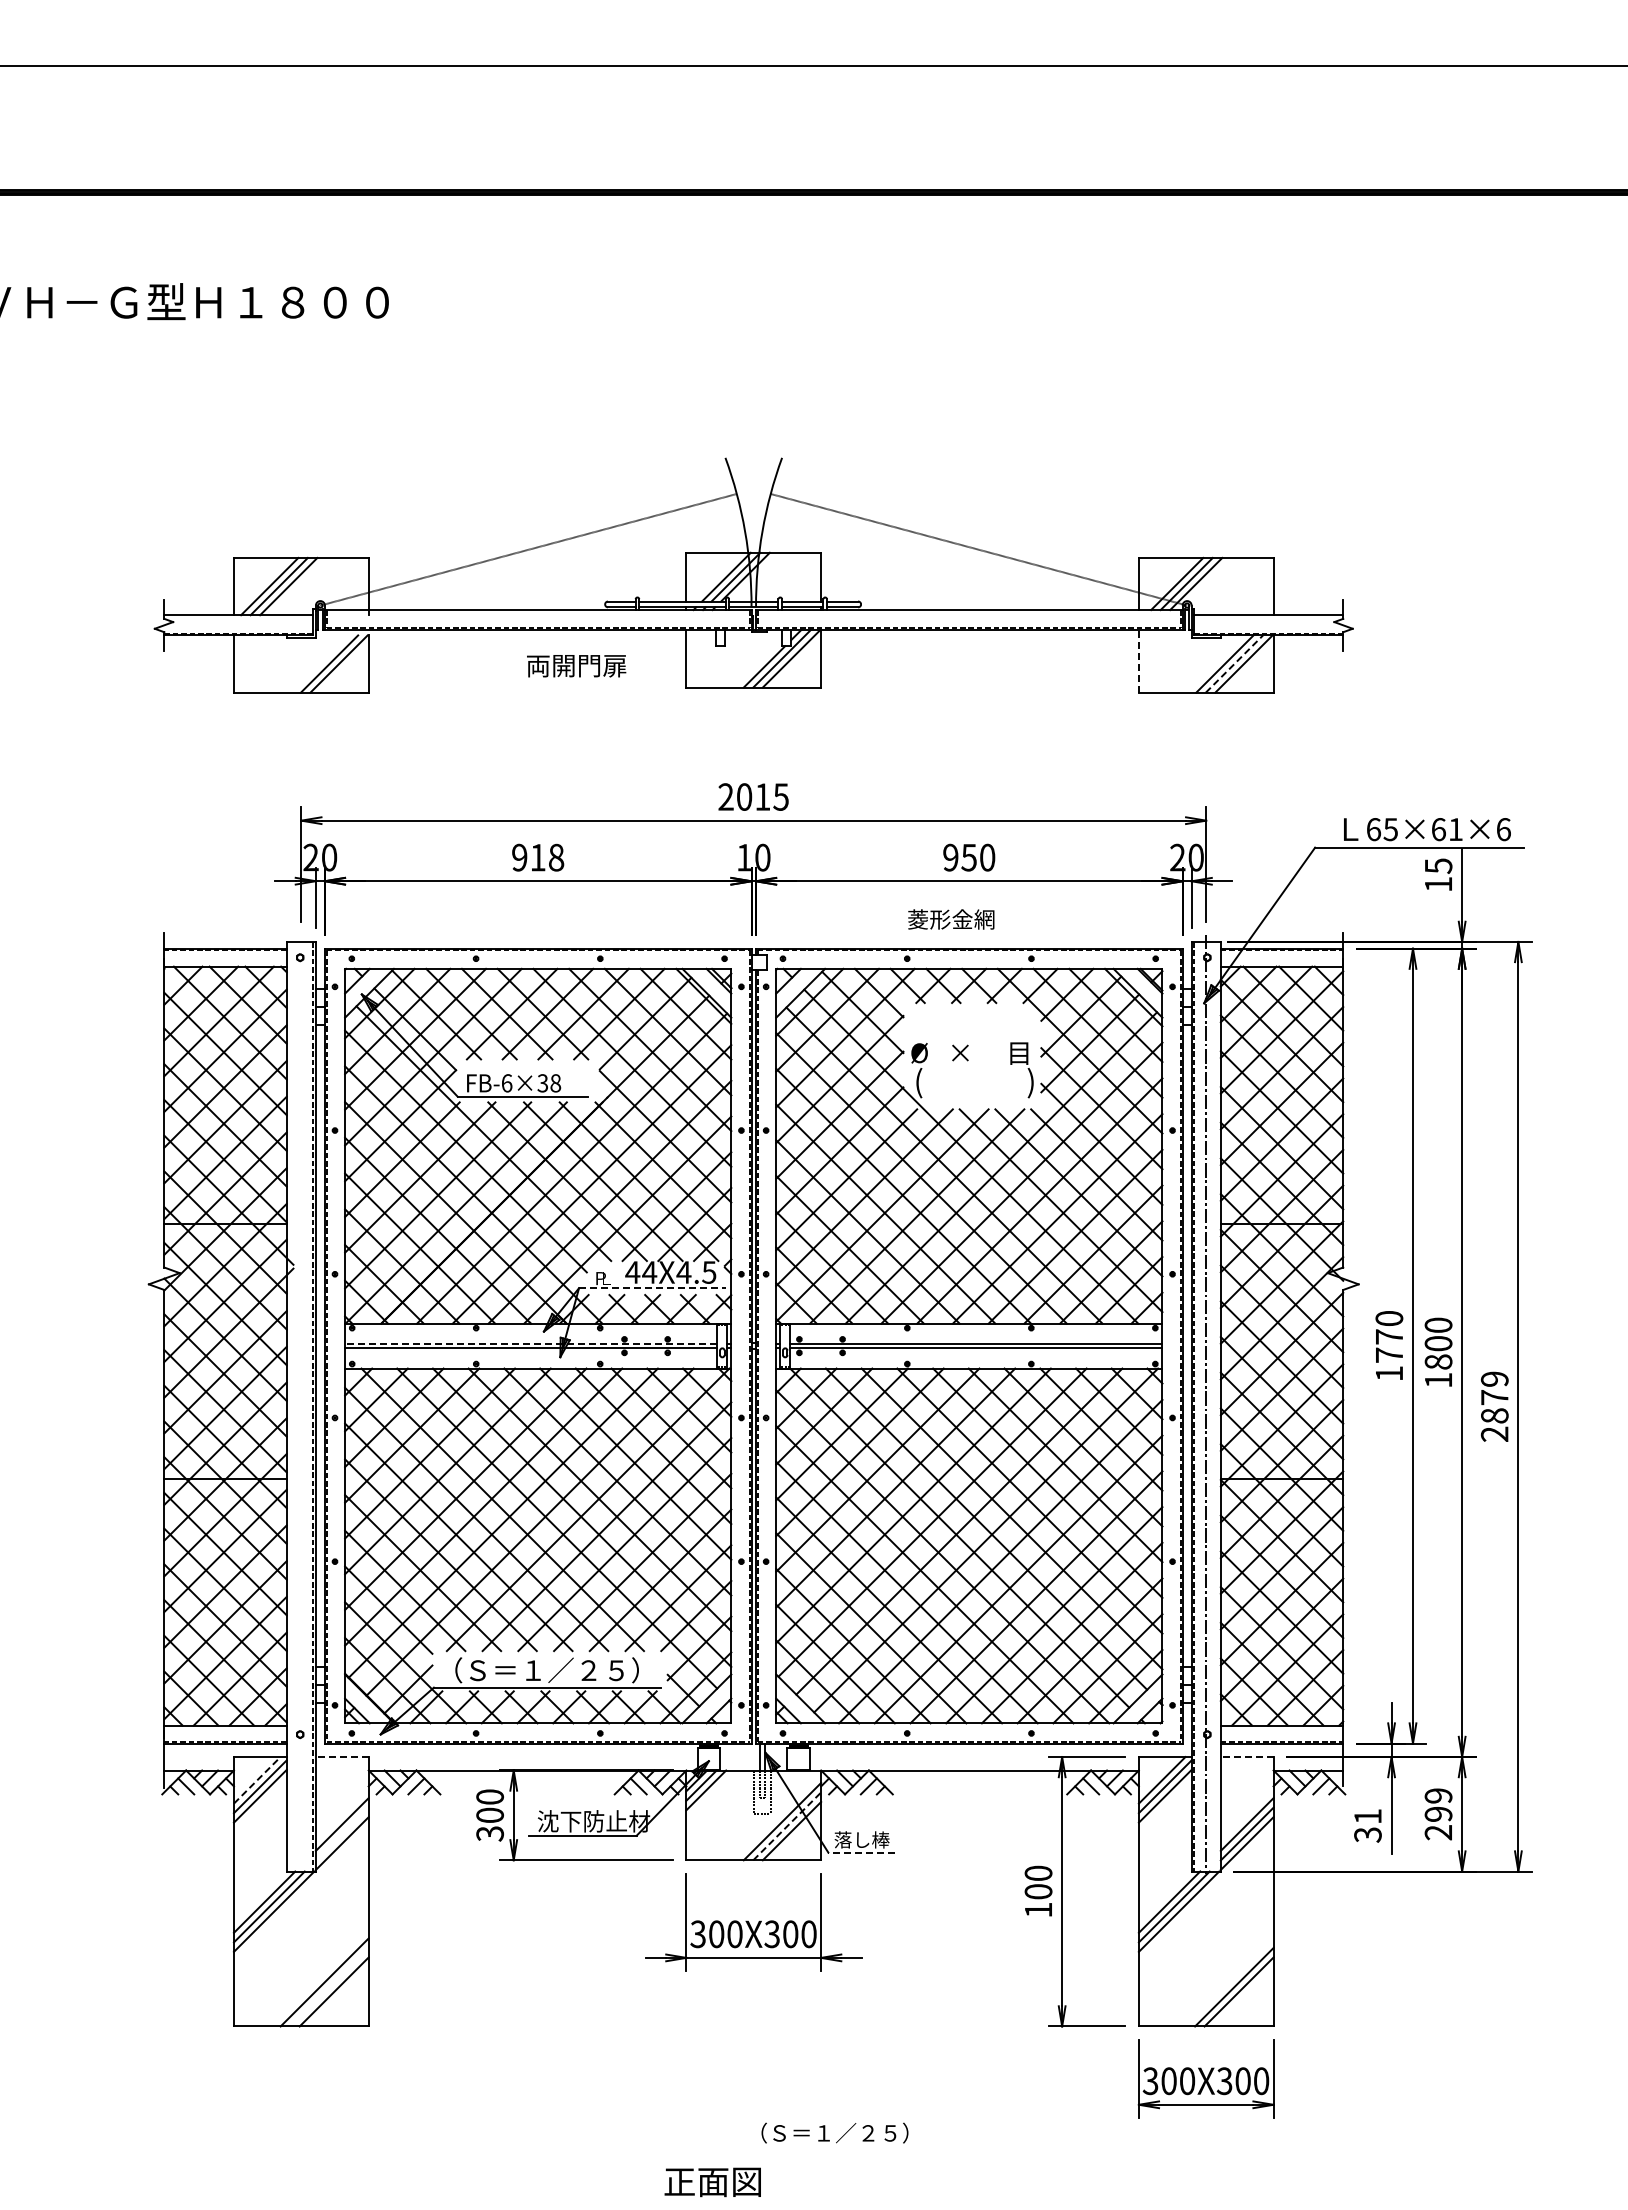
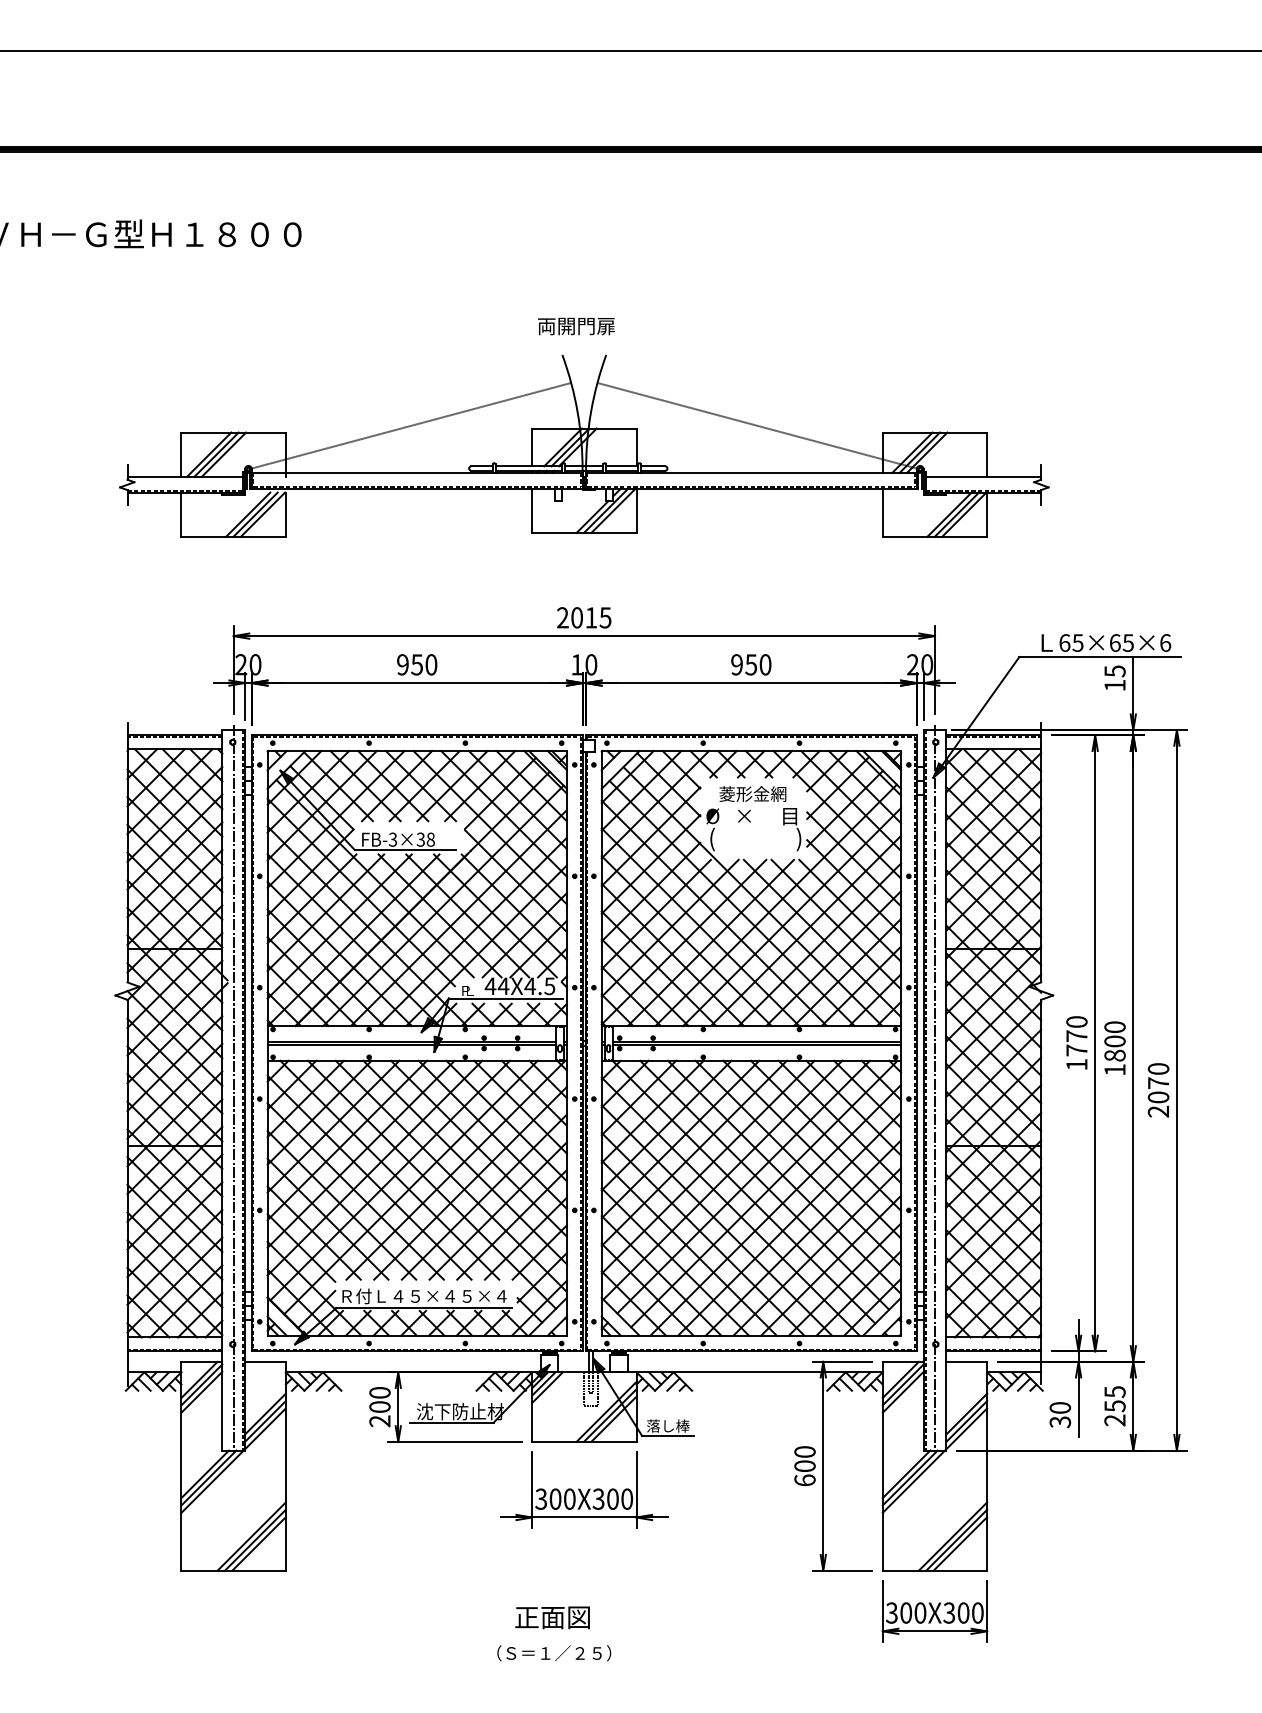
line: (1138, 660) -> (882, 512), dashed -> solid
line: (319, 663) -> (247, 514), added
line: (1234, 663) -> (956, 514), dashed -> solid
text: (576, 666) -> (576, 326), moved
text: (1455, 829) -> (1128, 642), 65×61×6 -> 65×65×6
text: (547, 857) -> (424, 664), 918 -> 950
text: (951, 919) -> (753, 794), moved
text: (506, 1083) -> (392, 839), FB-6×38 -> FB-3×38
line: (652, 1288) -> (505, 998), dashed -> solid
line: (530, 1343) -> (411, 1041), dashed -> solid
text: (1494, 1397) -> (1158, 1083), 2879 -> 2070
line: (301, 1404) -> (233, 1088), added
text: (547, 1670) -> (424, 1294), （Ｓ＝１／２５） -> Ｒ付Ｌ４５×４５×４
line: (341, 1757) -> (264, 1362), dashed -> solid
line: (1246, 1757) -> (966, 1362), dashed -> solid
line: (257, 1780) -> (199, 1380), dashed -> solid
text: (1438, 1805) -> (1114, 1399), 299 -> 255
text: (1367, 1816) -> (1059, 1407), 31 -> 30
line: (787, 1826) -> (610, 1415), dashed -> solid
line: (341, 1833) -> (264, 1421), added
text: (490, 1833) -> (380, 1421), 300 -> 200
line: (861, 1852) -> (667, 1435), dashed -> solid
text: (1038, 1909) -> (804, 1479), 100 -> 600
line: (1229, 1982) -> (953, 1536), added
line: (329, 1986) -> (255, 1539), added
text: (834, 2132) -> (553, 1652), moved
text: (712, 2182) -> (552, 1617), moved

